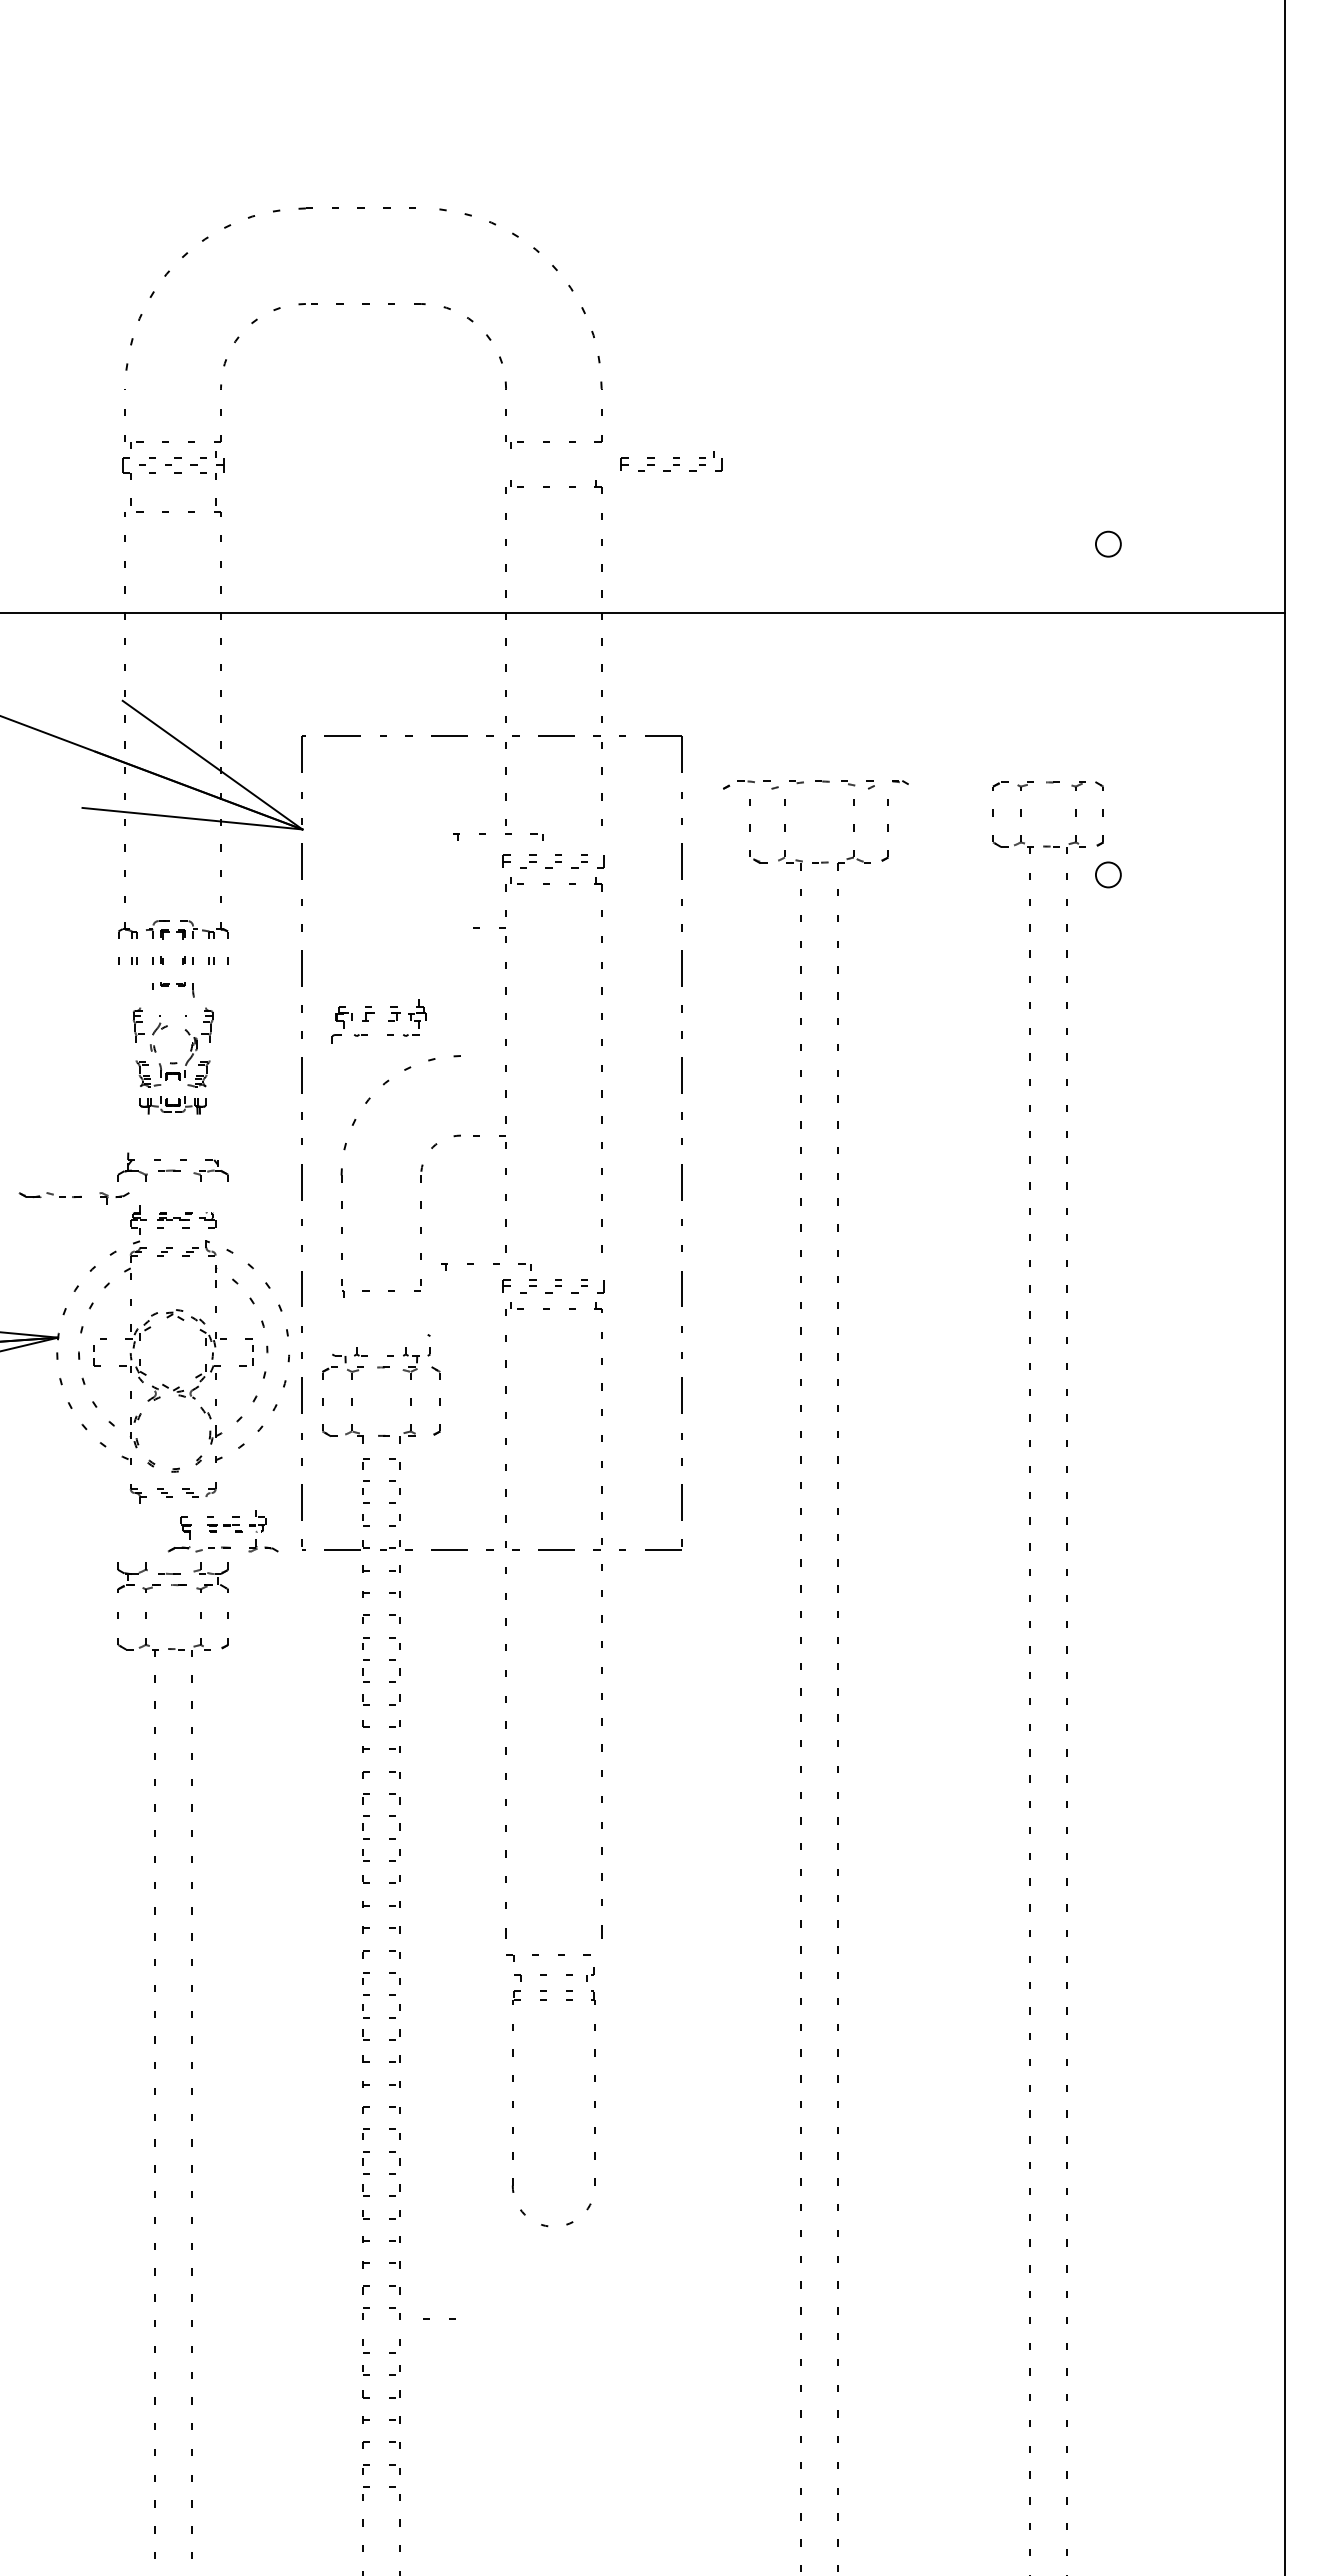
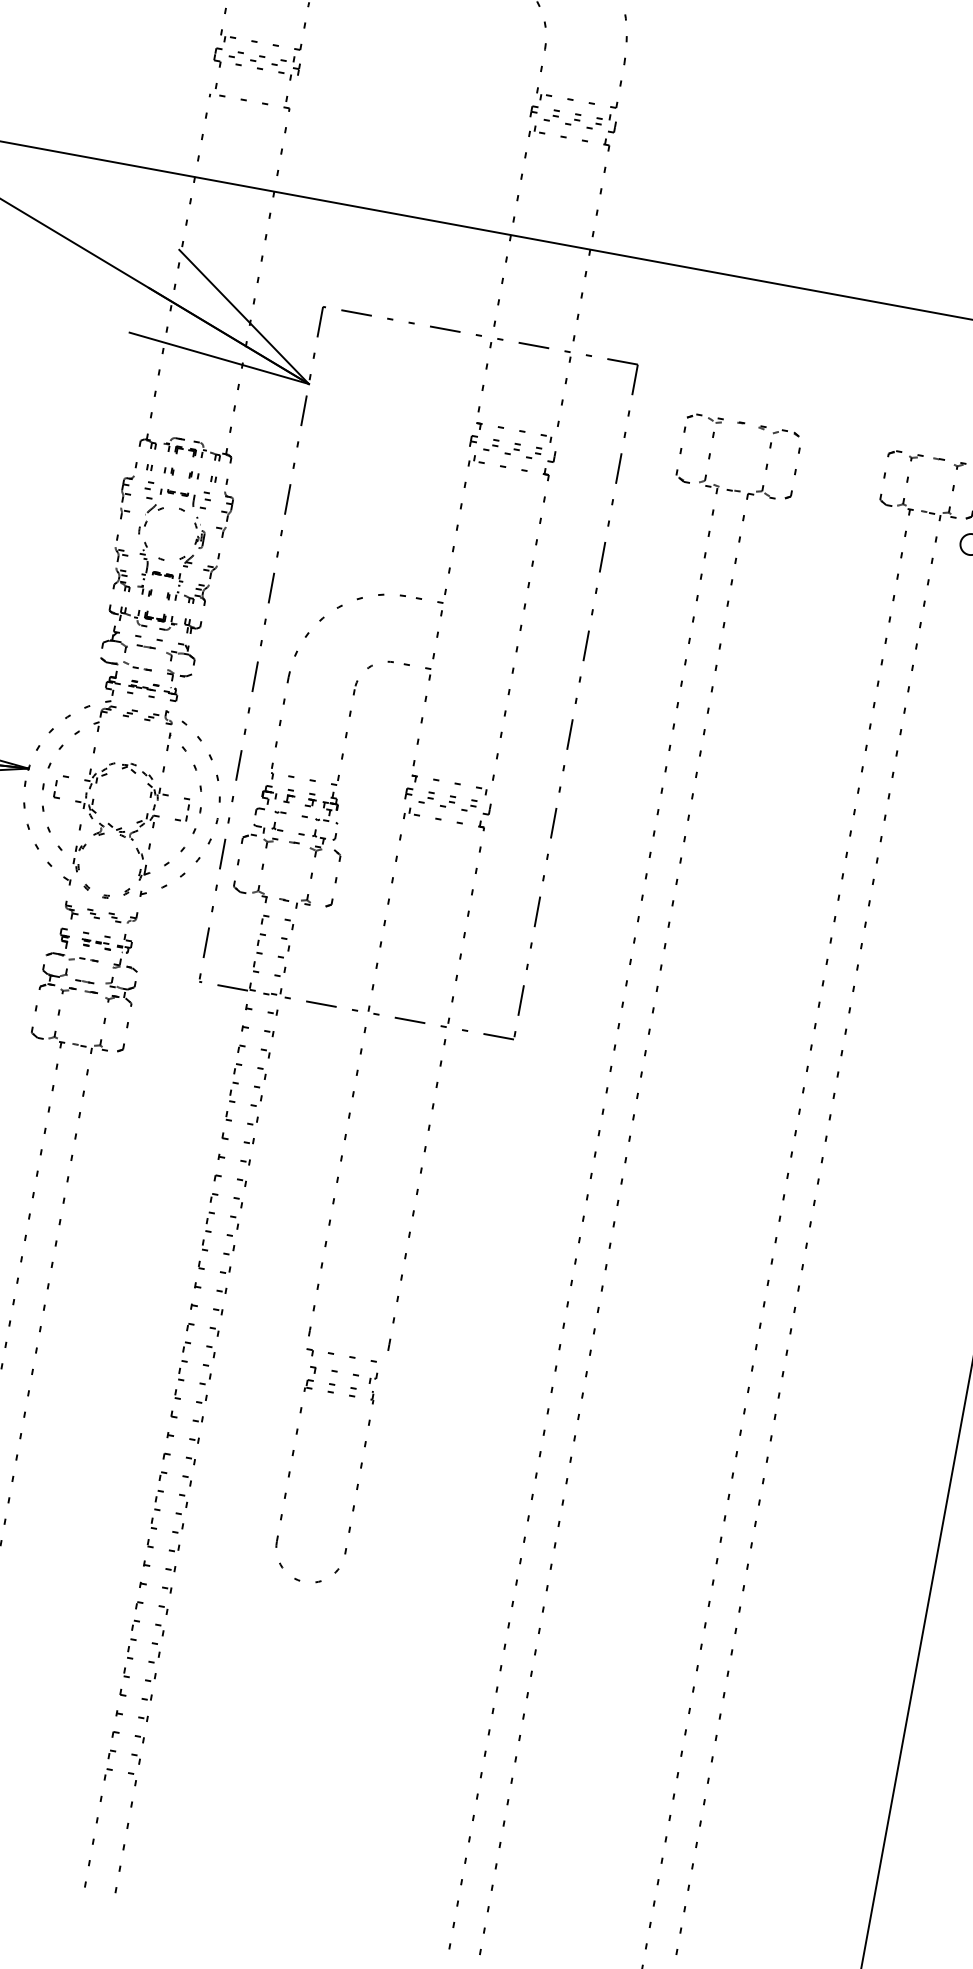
part: (671, 461) -> (573, 116), moved
part: (817, 784) -> (743, 425), size x0.71
part: (505, 834) -> (519, 431), moved
line: (479, 927) -> (421, 598), moved
part: (374, 1013) -> (294, 796), moved
part: (172, 1059) -> (166, 555), size x1.67
part: (73, 1198) -> (144, 670), moved
part: (493, 1264) -> (455, 784), moved
part: (222, 1531) -> (94, 946), moved
line: (429, 2318) -> (136, 1639), moved

